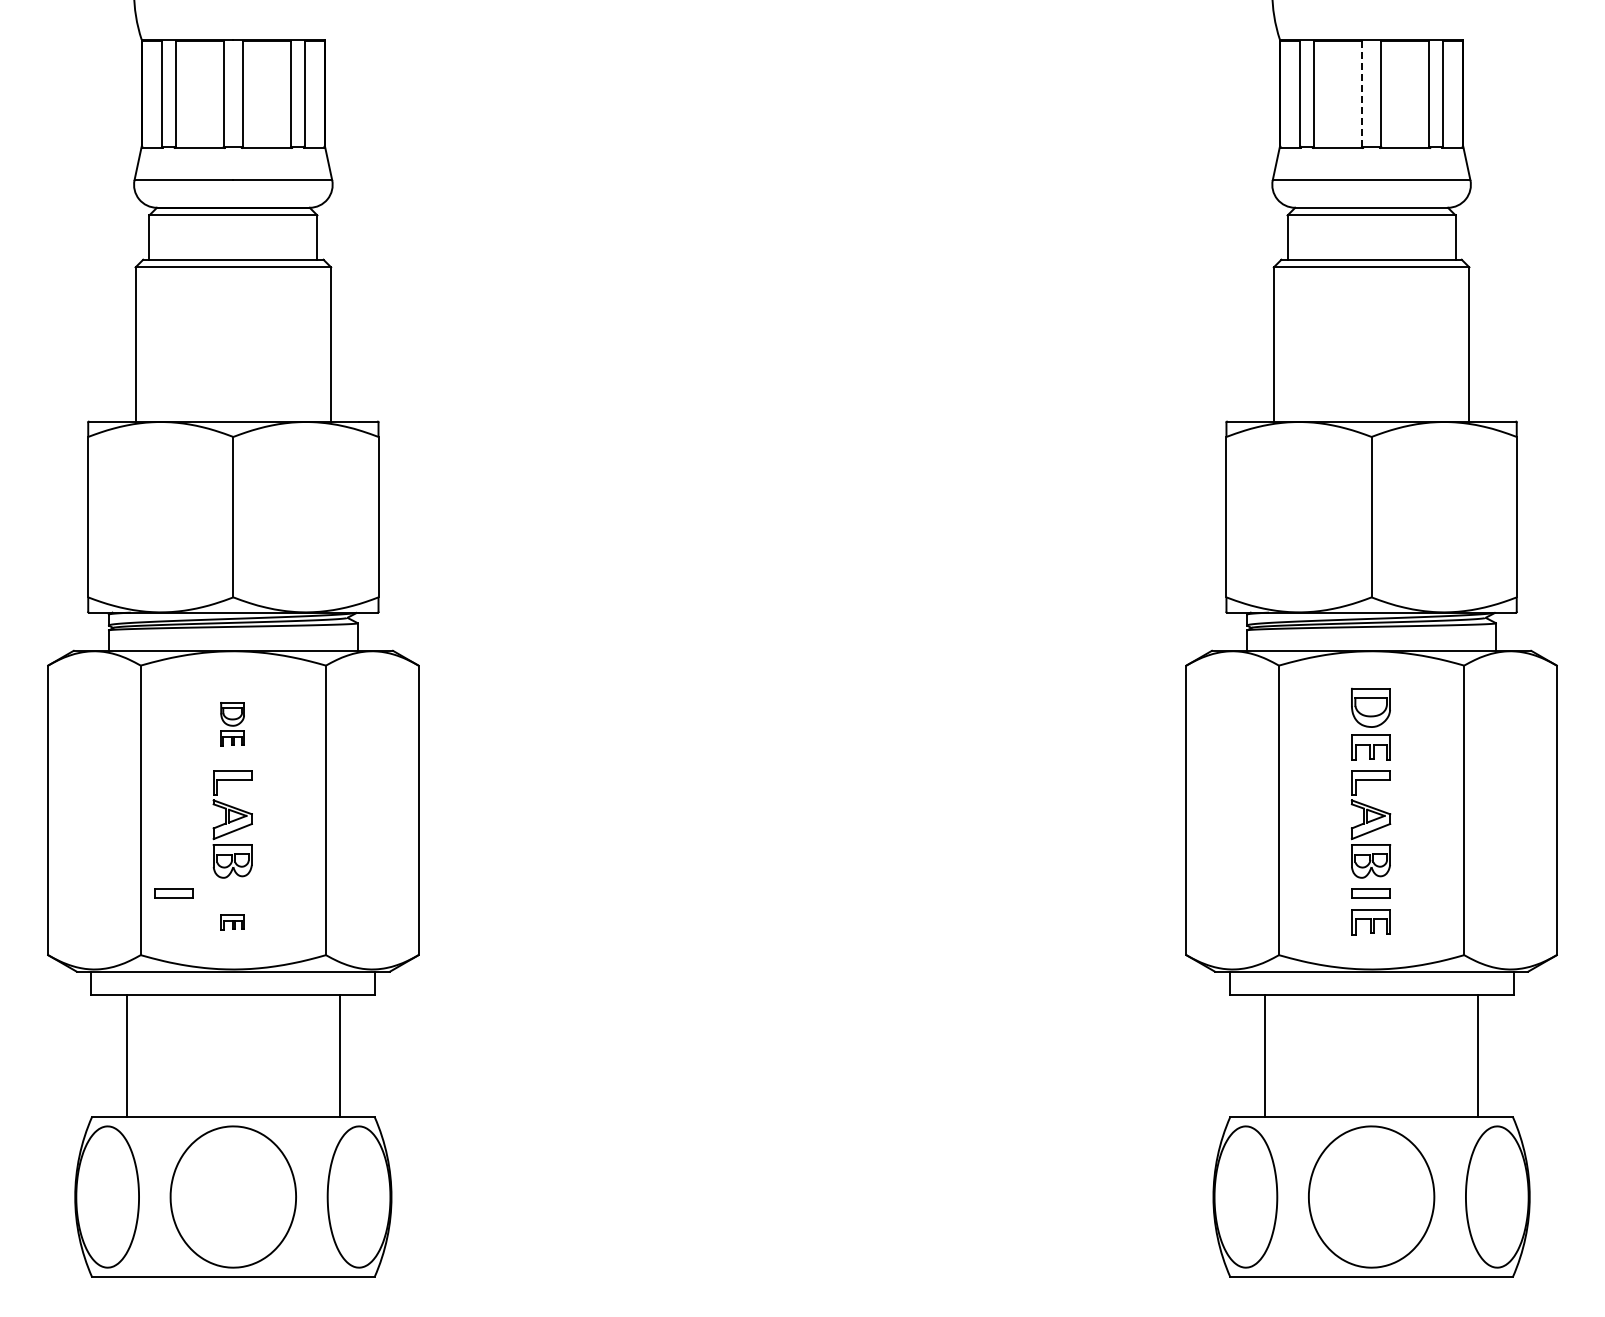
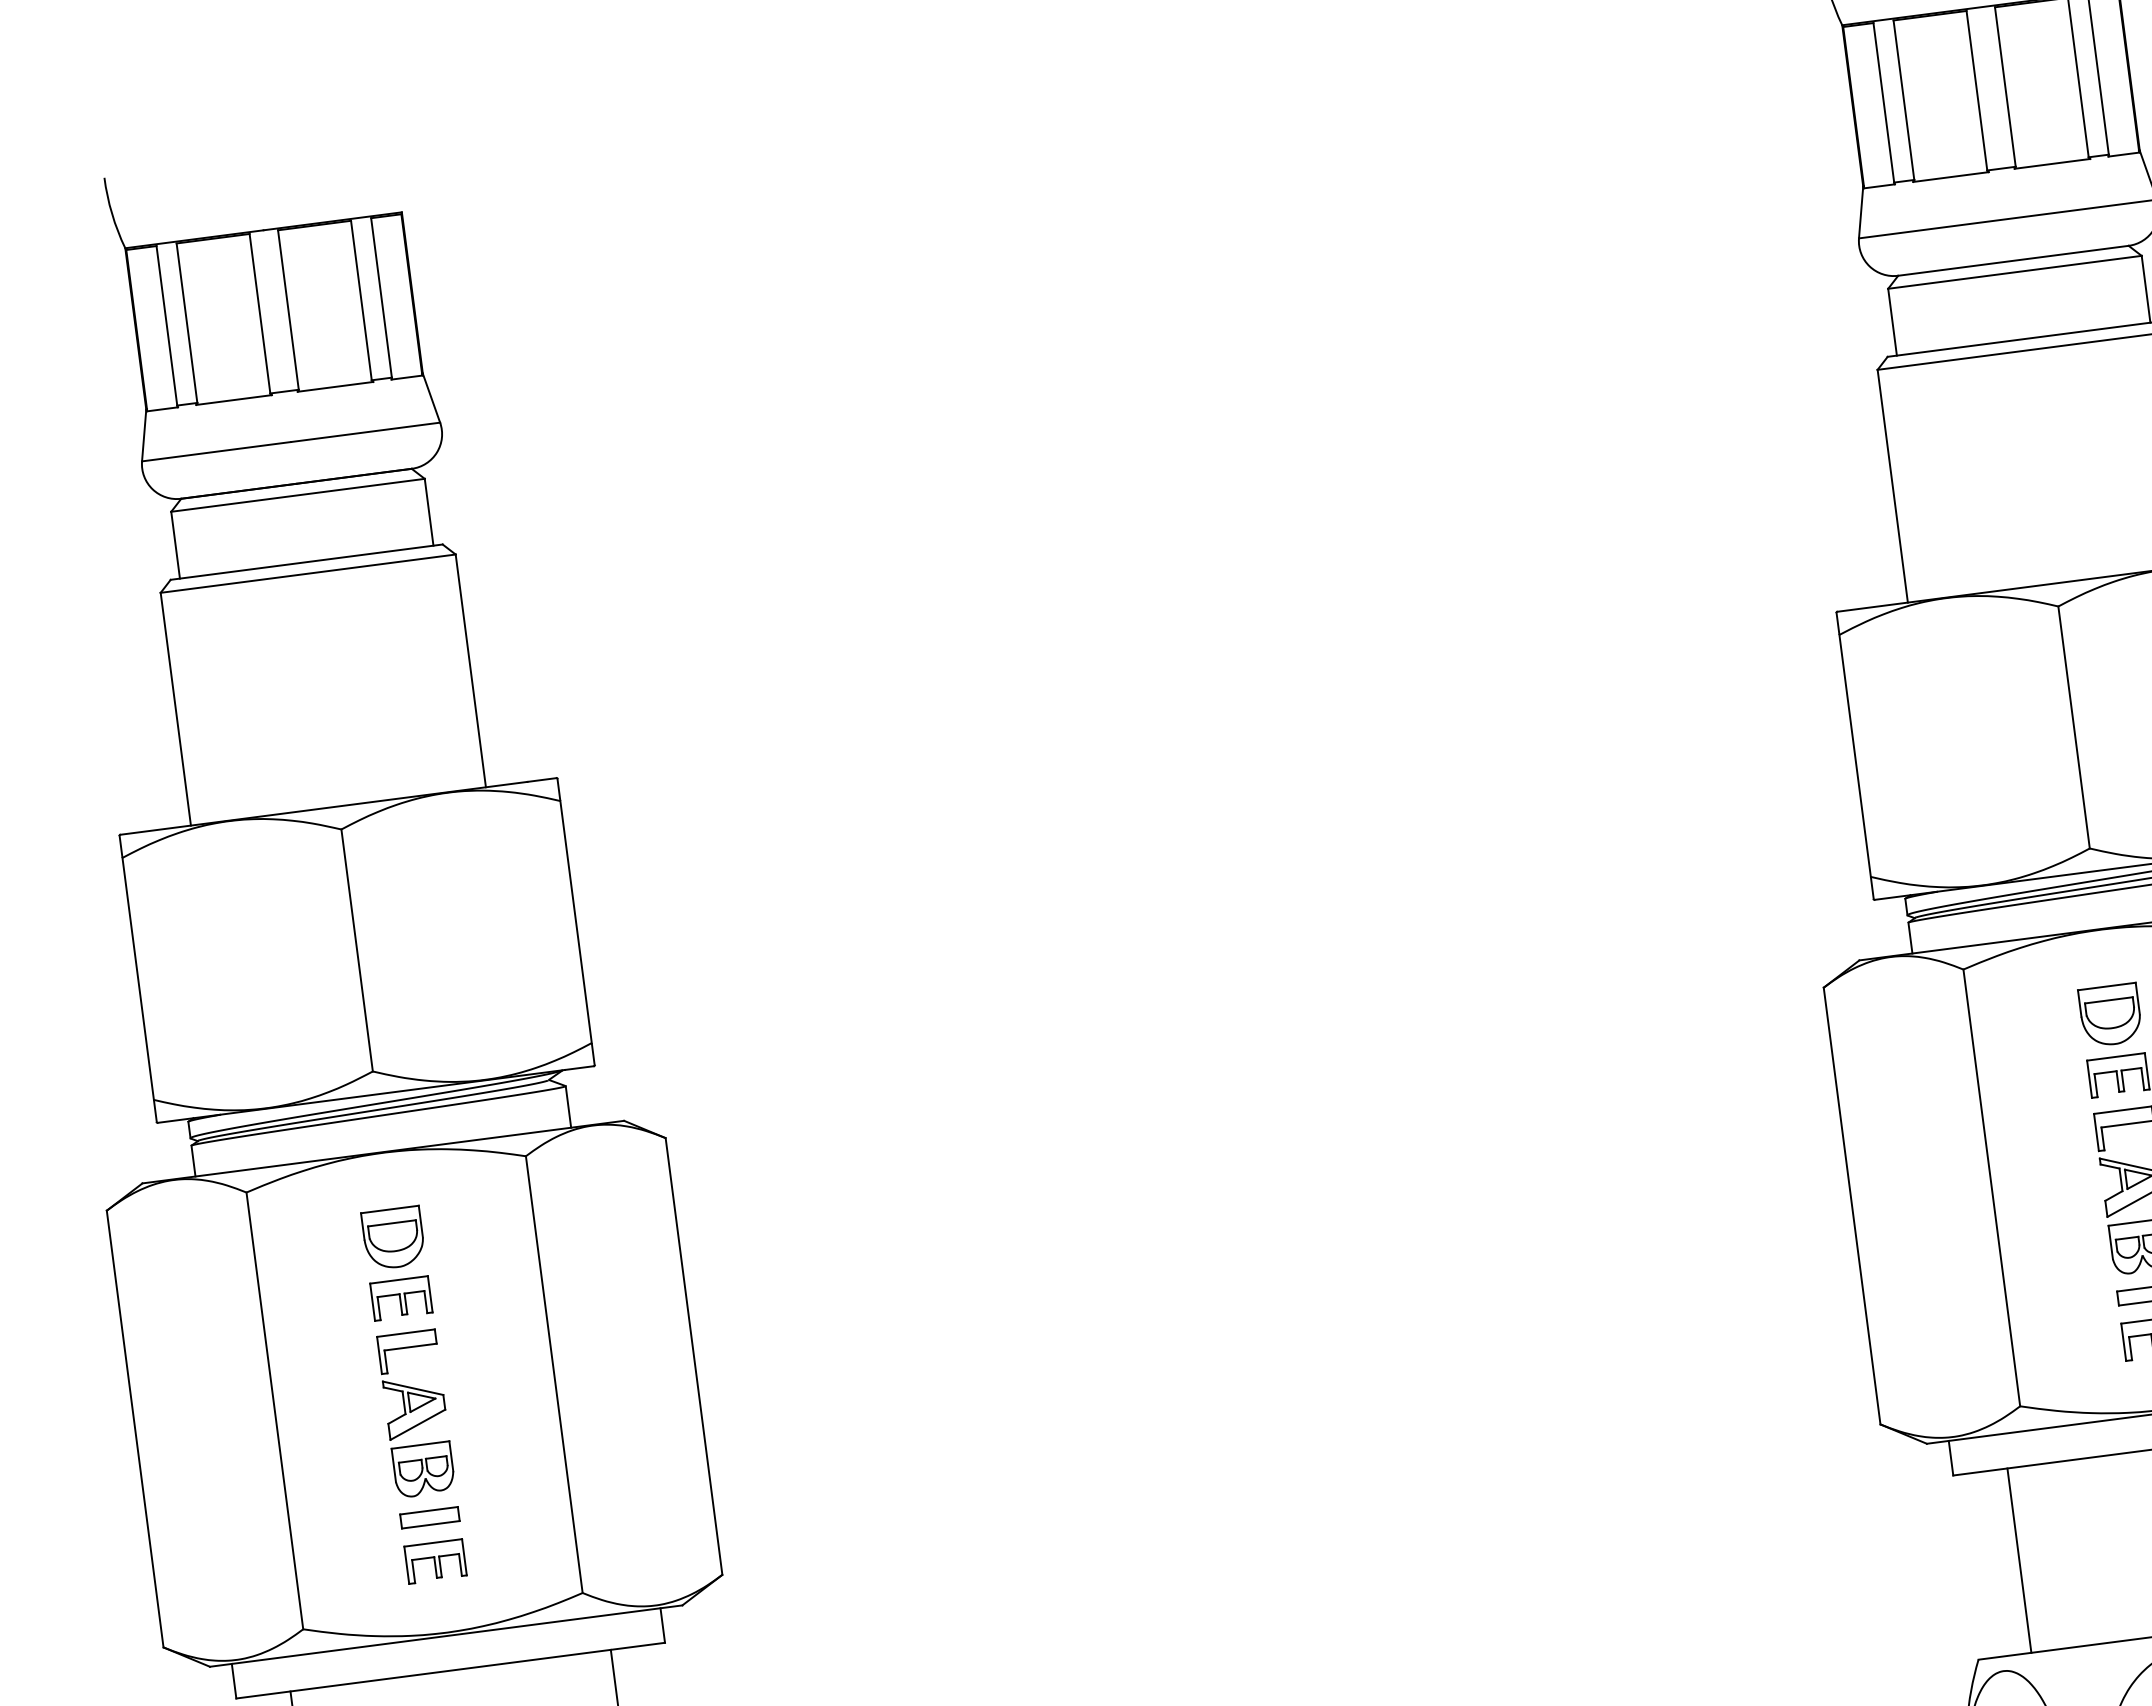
line: (1362, 93) -> (1977, 90), dashed -> solid
part: (232, 723) -> (396, 1261), size x1.67
part: (173, 893) -> (429, 1518), moved
part: (232, 922) -> (435, 1562), size x1.67

